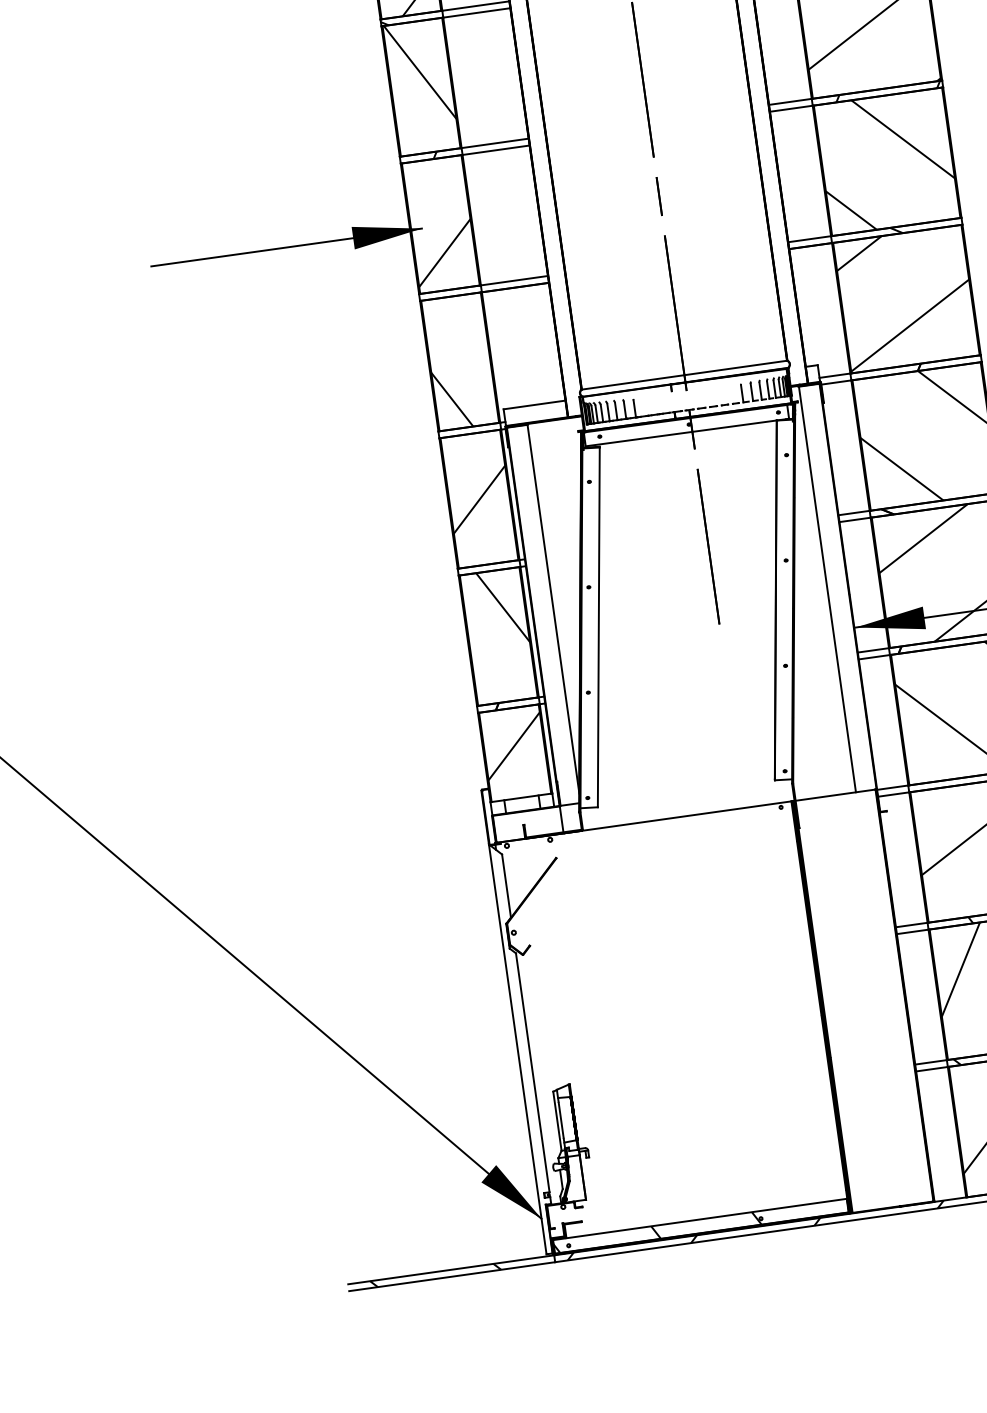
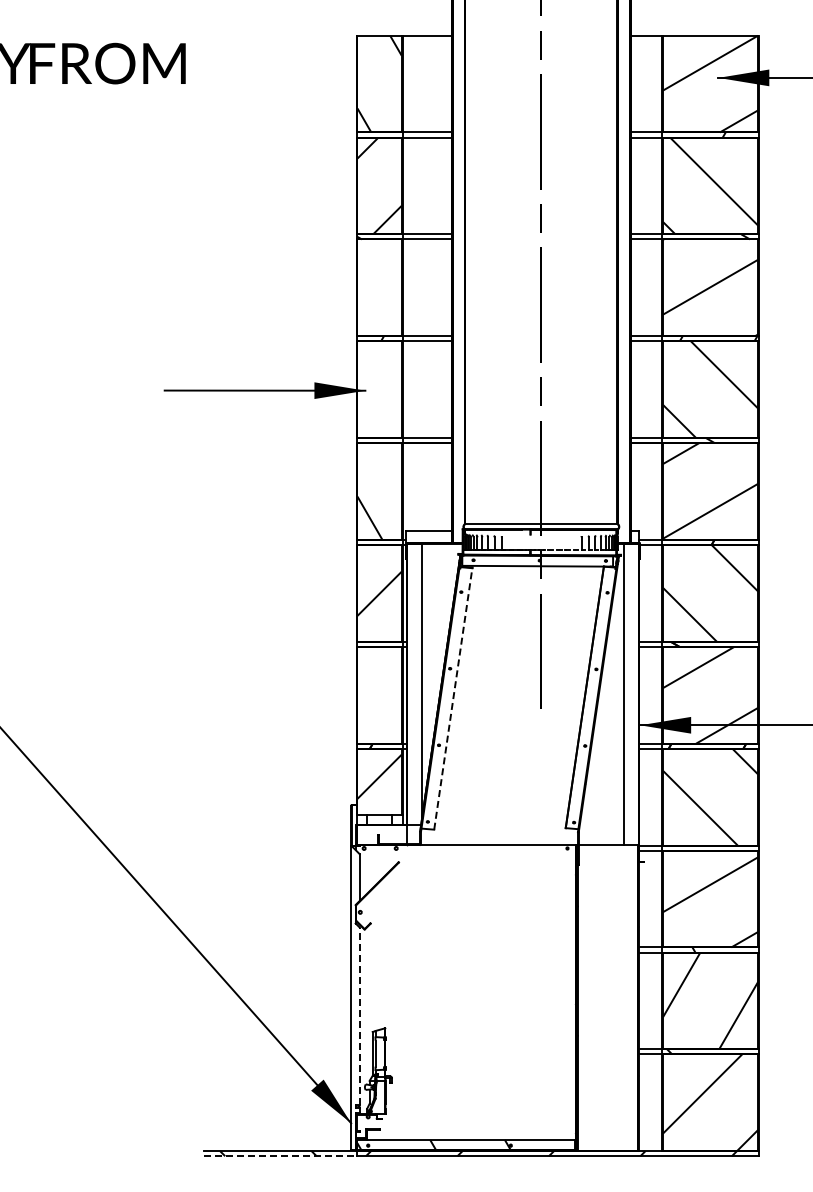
hatch: (419, 71) -> (379, 276), removed
hatch: (440, 220) -> (379, 386), removed
hatch: (502, 607) -> (385, 674), removed
line: (598, 626) -> (453, 698), solid -> dashed
line: (532, 1073) -> (359, 1016), solid -> dashed
line: (452, 1276) -> (280, 1156), solid -> dashed

